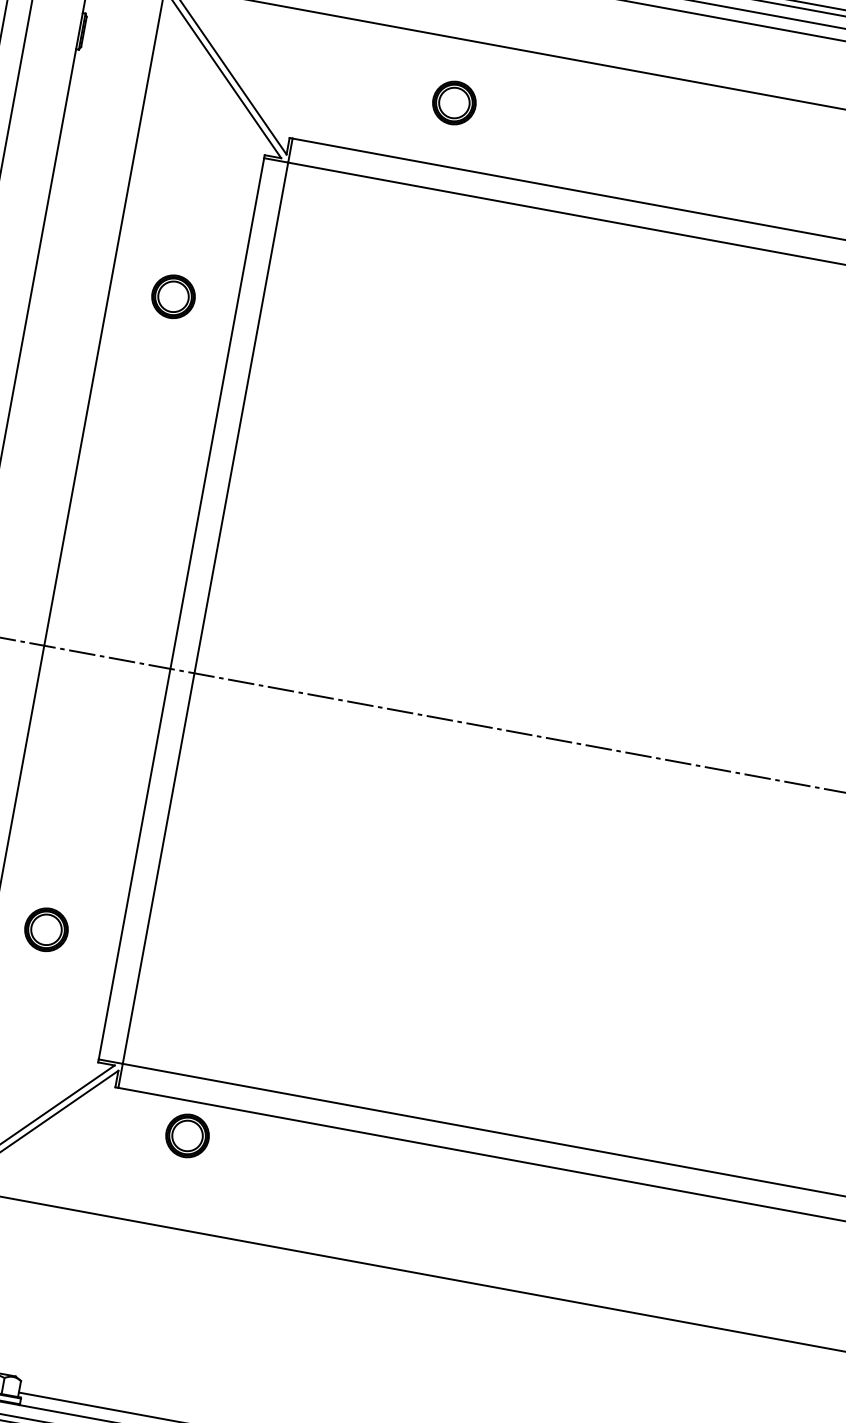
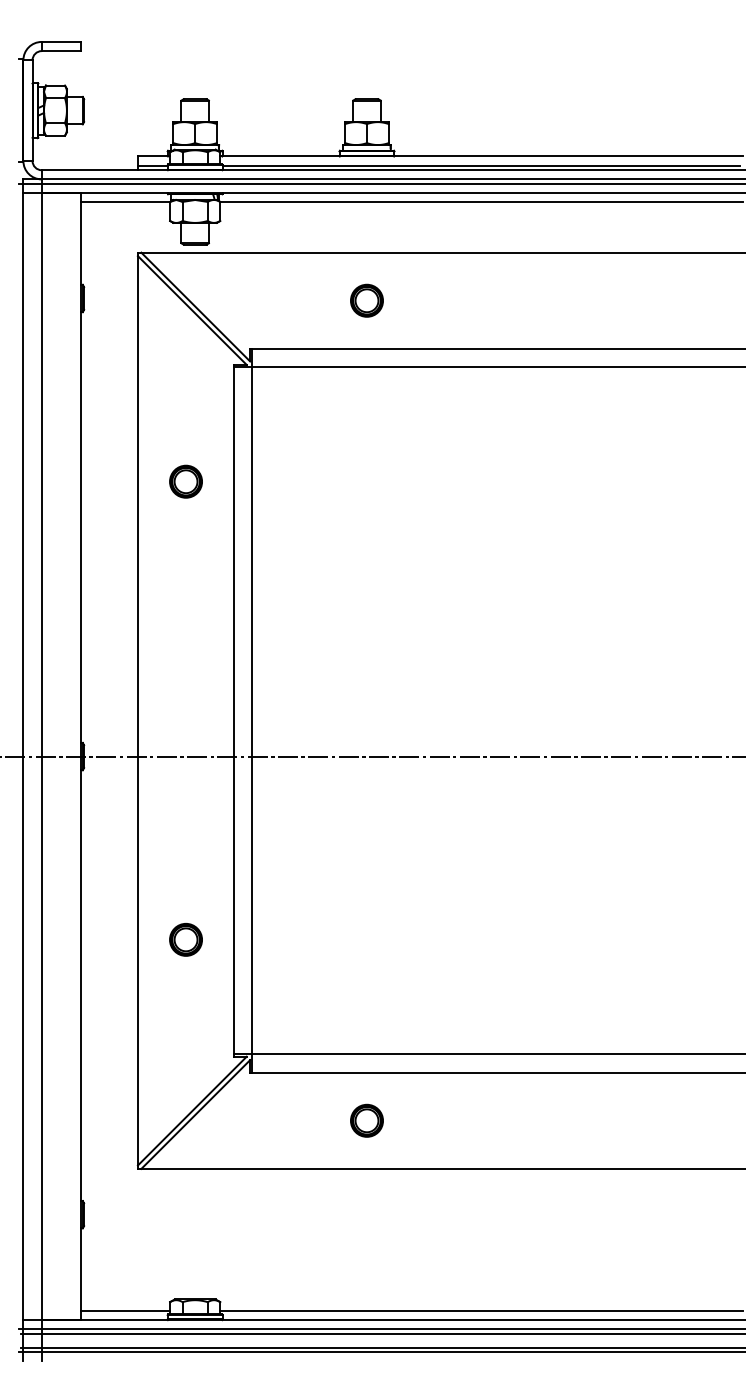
part: (45, 929) -> (185, 939), moved
part: (186, 1135) -> (366, 1120), moved

